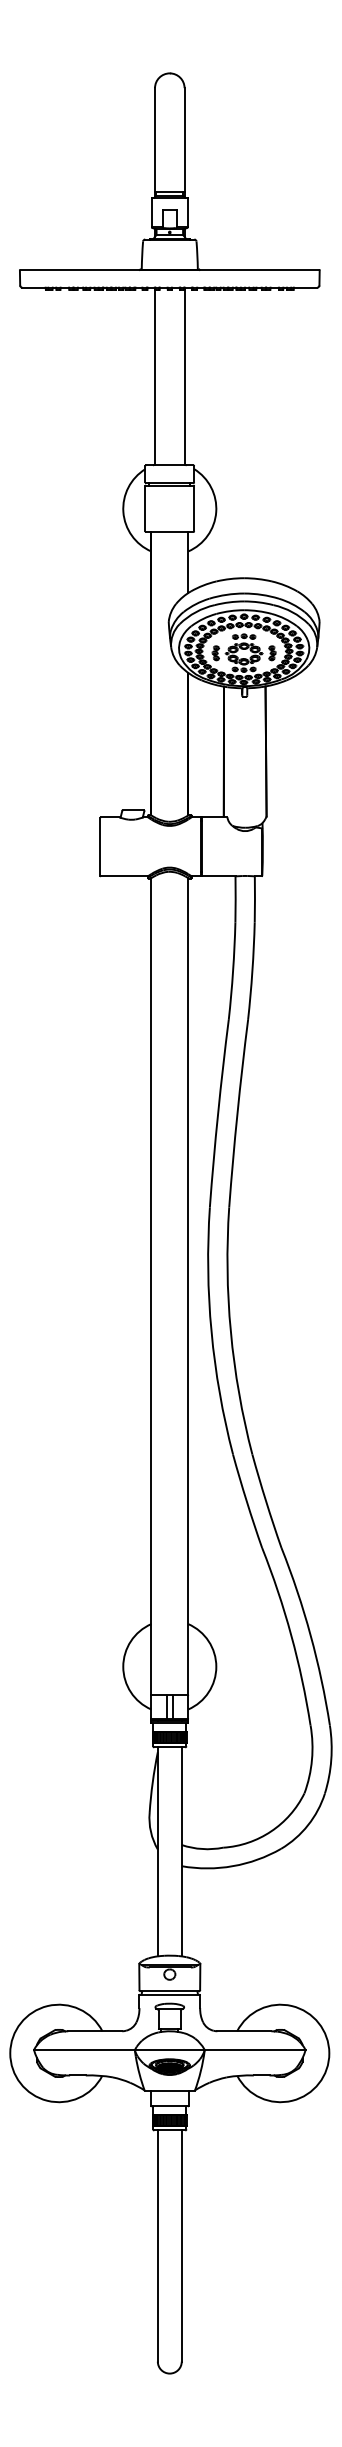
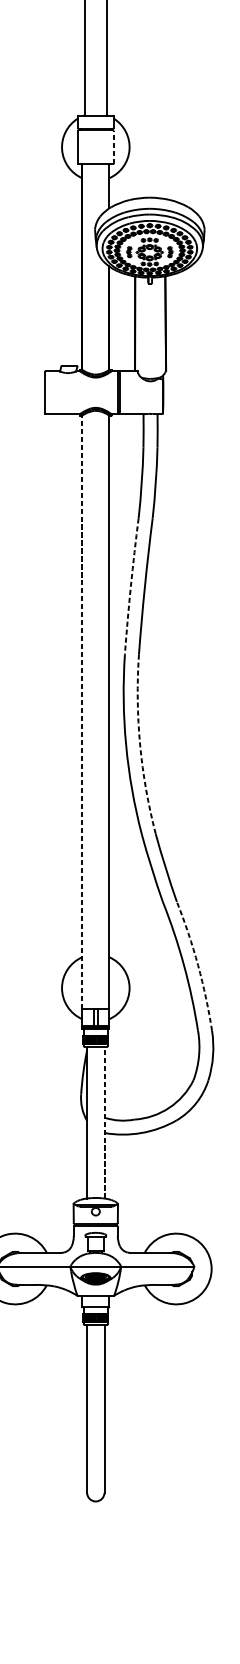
line: (194, 508) -> (113, 147), solid -> dashed
arc: (218, 1113) -> (131, 586), solid -> dashed
line: (151, 1286) -> (82, 712), solid -> dashed
arc: (230, 1331) -> (139, 744), solid -> dashed
arc: (310, 1635) -> (197, 965), solid -> dashed
line: (181, 1851) -> (104, 1122), solid -> dashed

